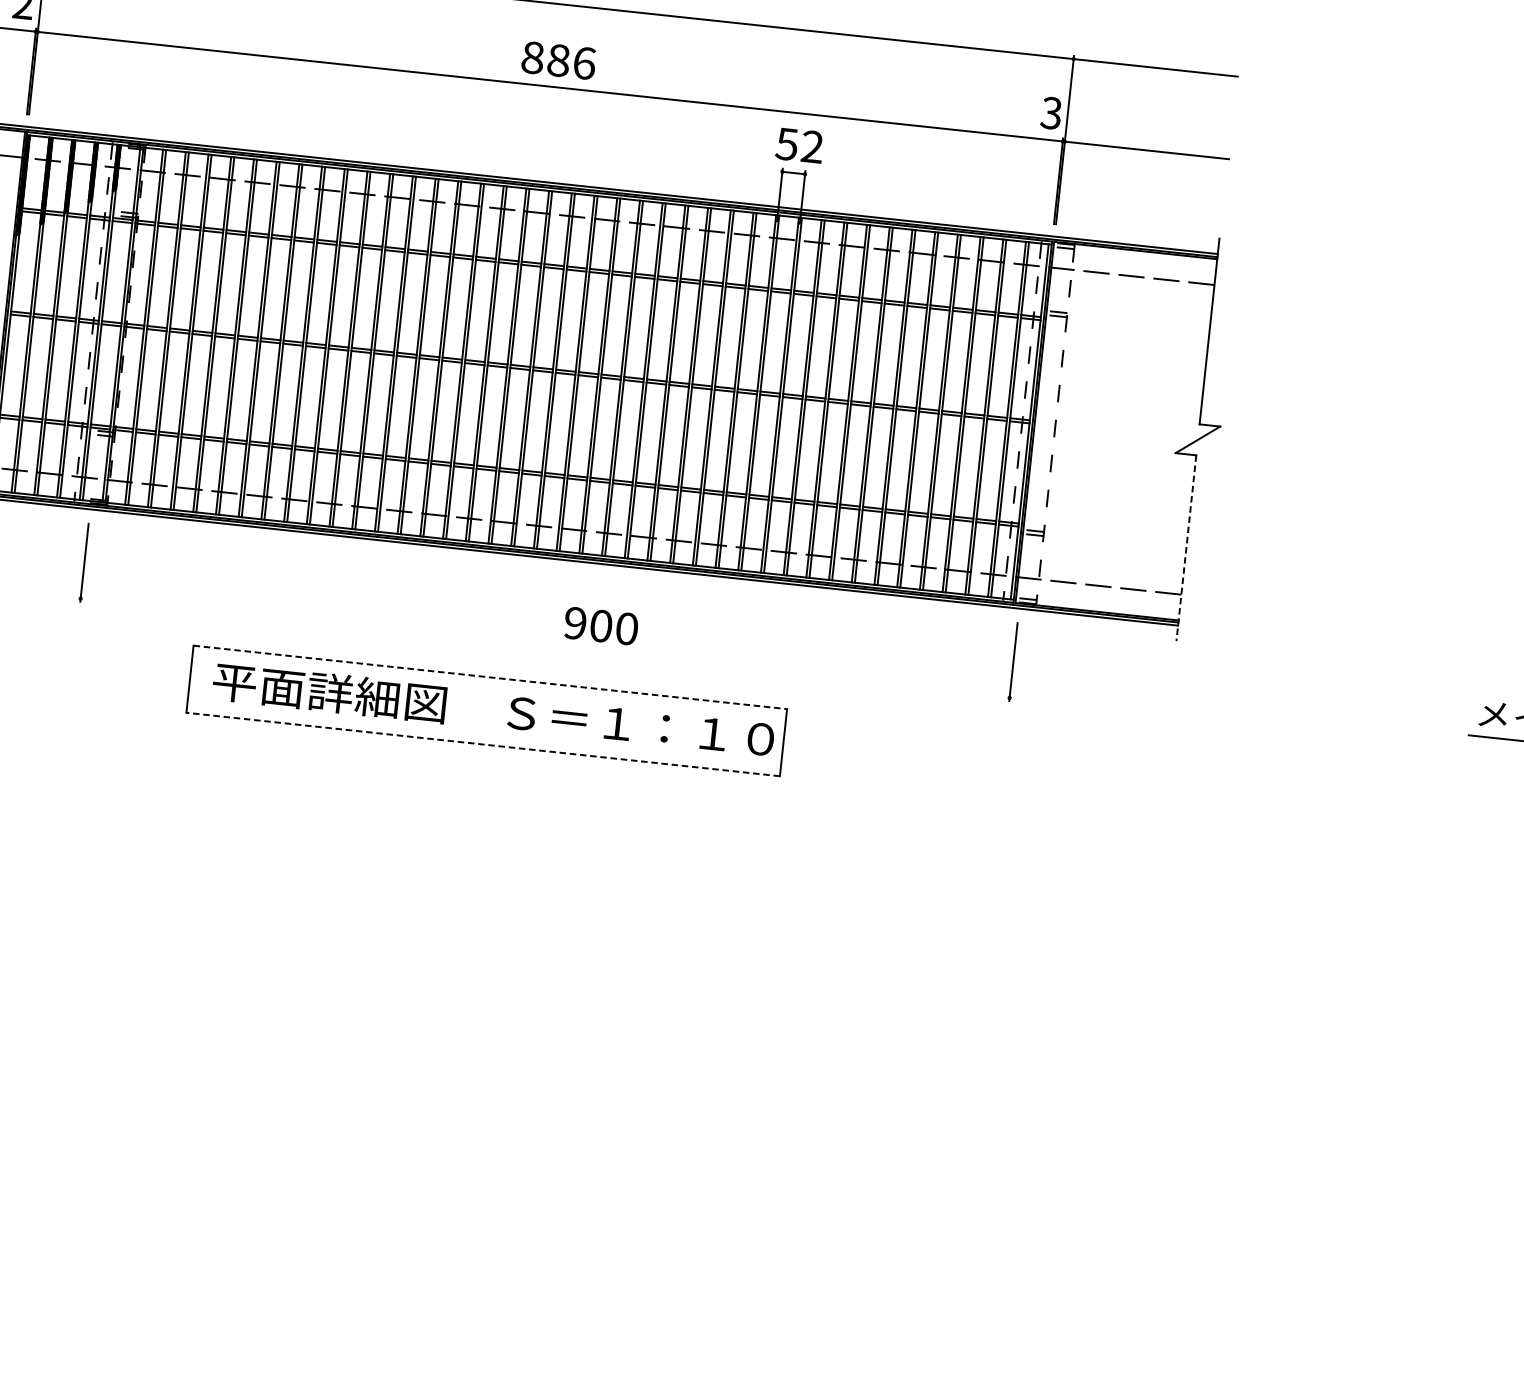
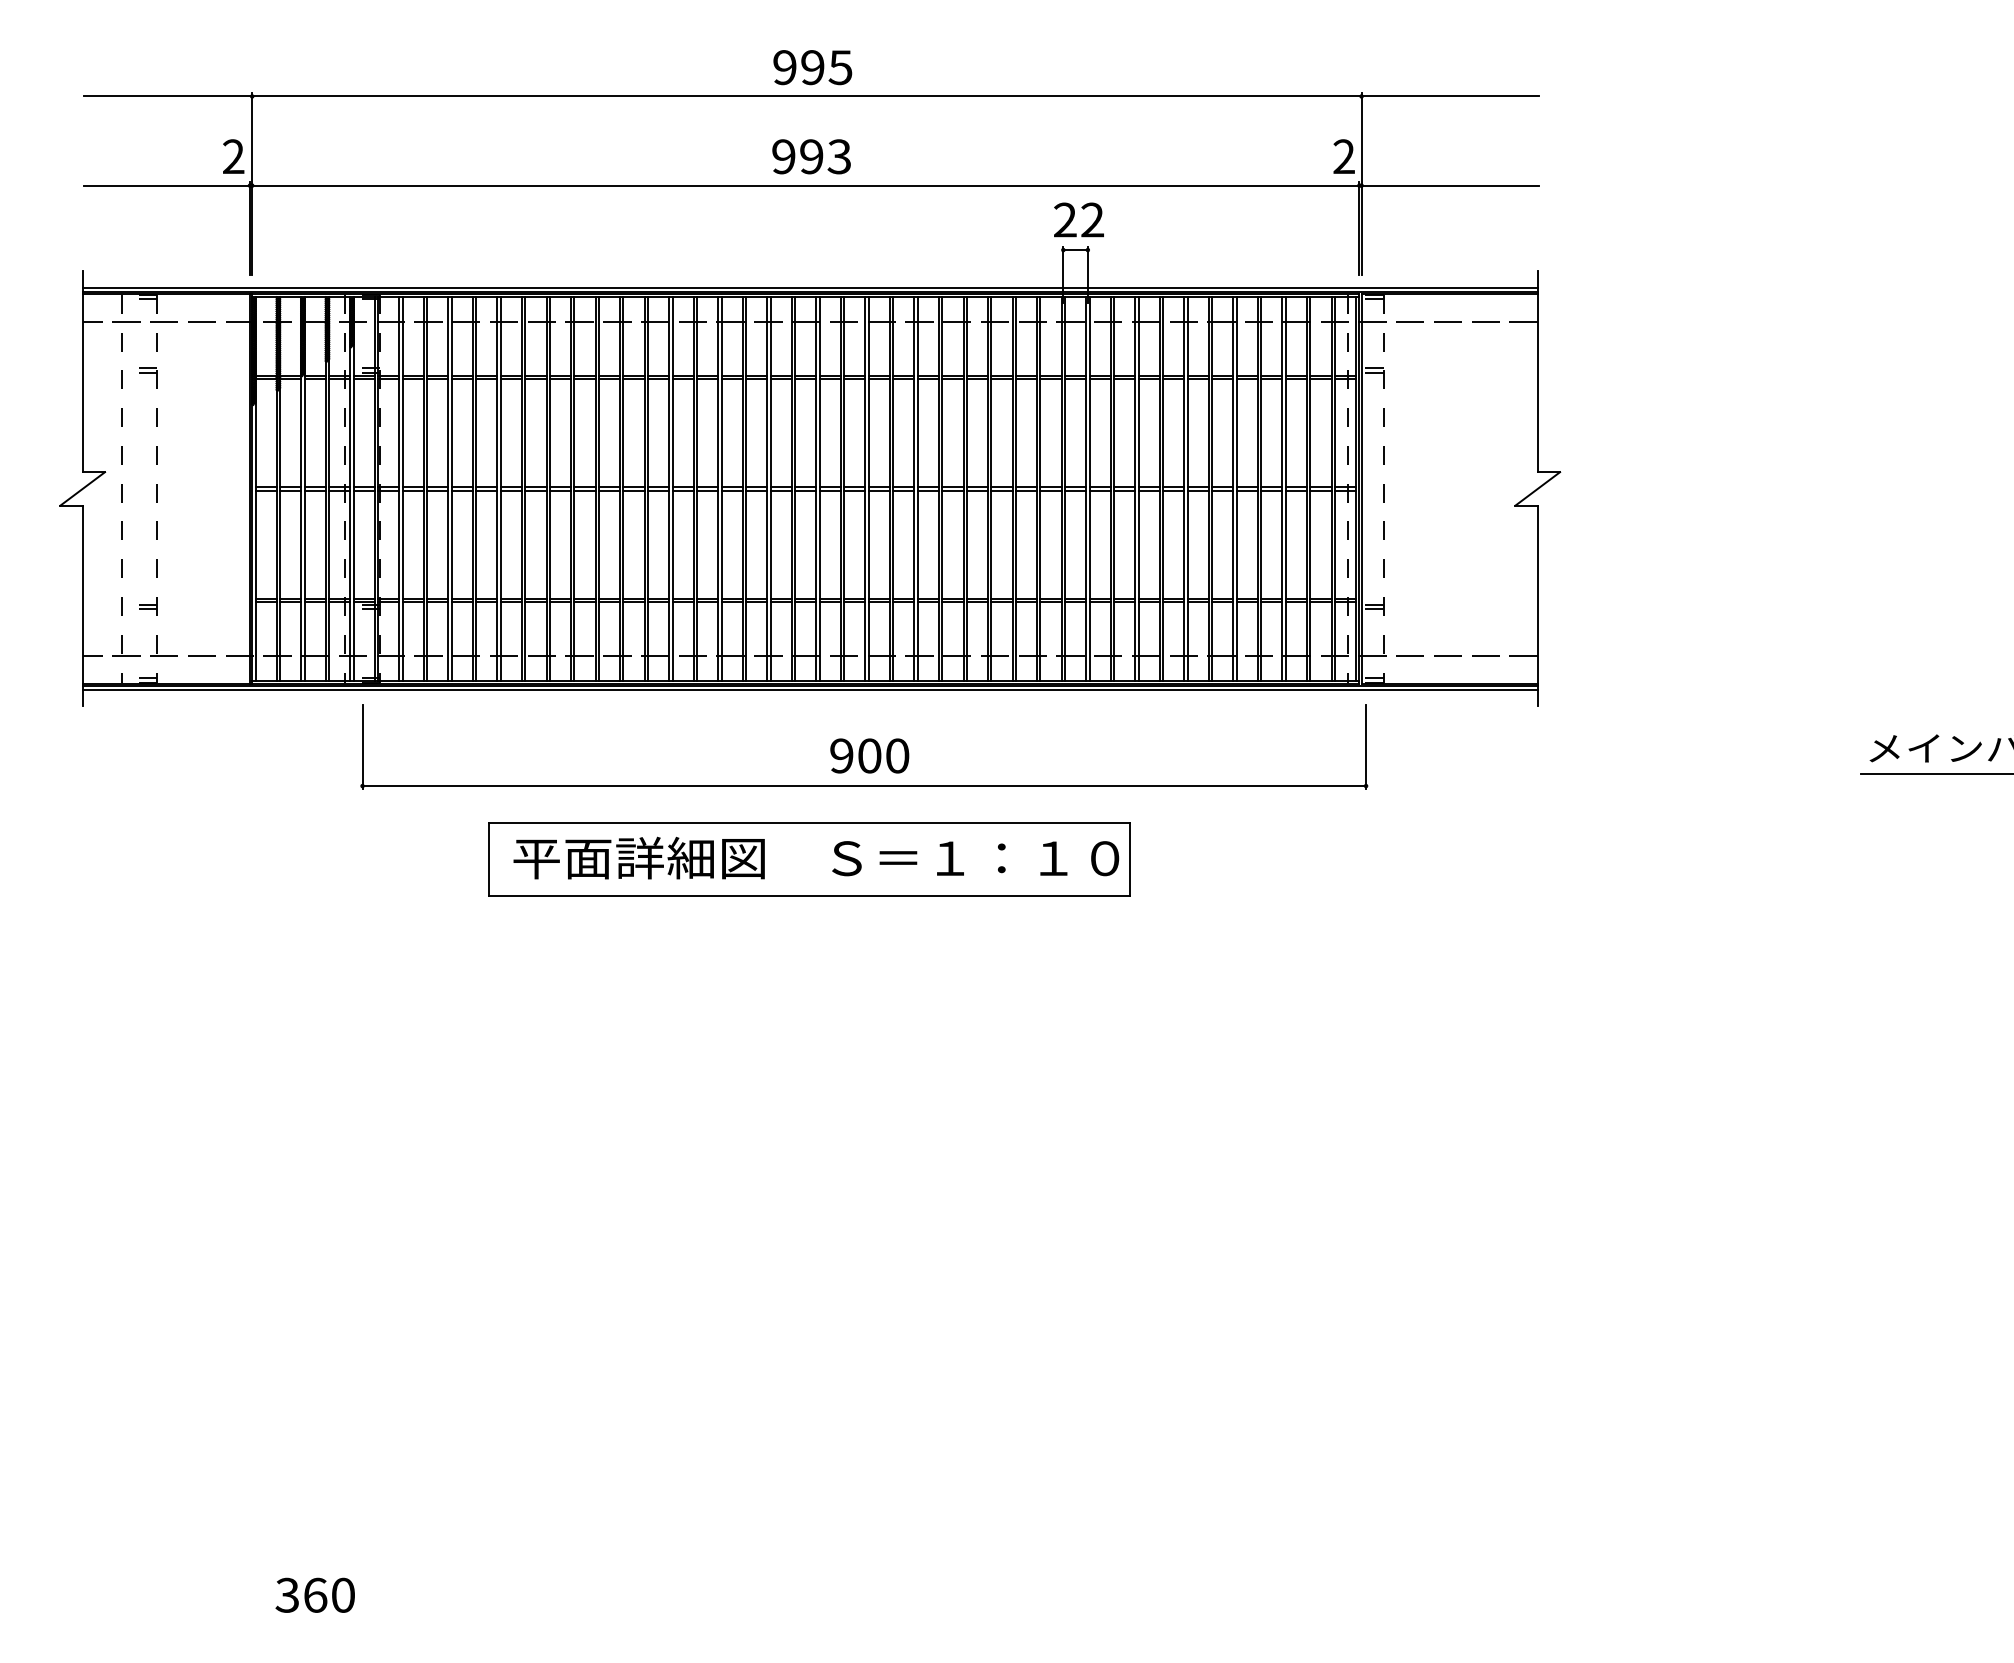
text: (558, 60) -> (811, 156), 886 -> 993
text: (1051, 112) -> (1343, 156), 3 -> 2
text: (786, 143) -> (1064, 219), 52 -> 22
line: (1186, 548) -> (1537, 606), dashed -> solid
text: (601, 625) -> (869, 755), moved
line: (545, 648) -> (864, 786), added
line: (490, 677) -> (809, 823), dashed -> solid
line: (483, 744) -> (809, 895), dashed -> solid

